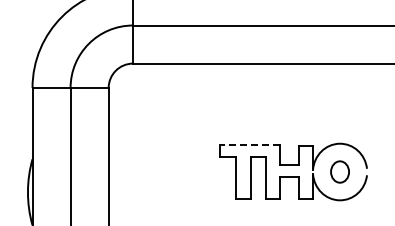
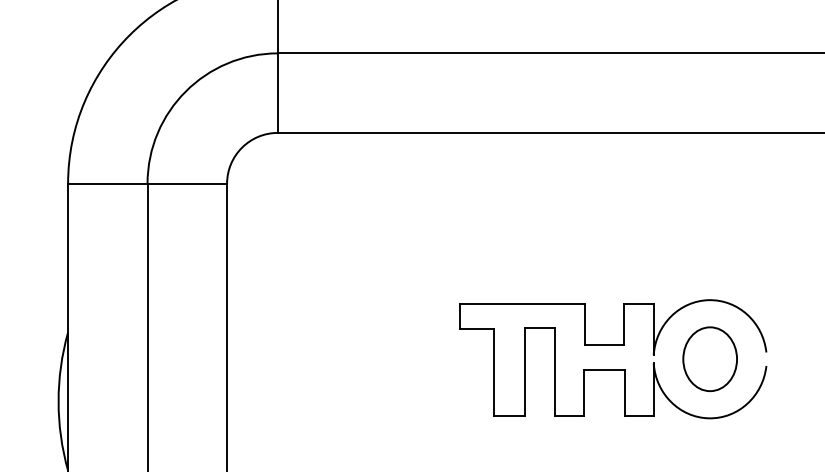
line: (250, 145) -> (523, 303), dashed -> solid
part: (339, 171) -> (708, 358), size x1.43

